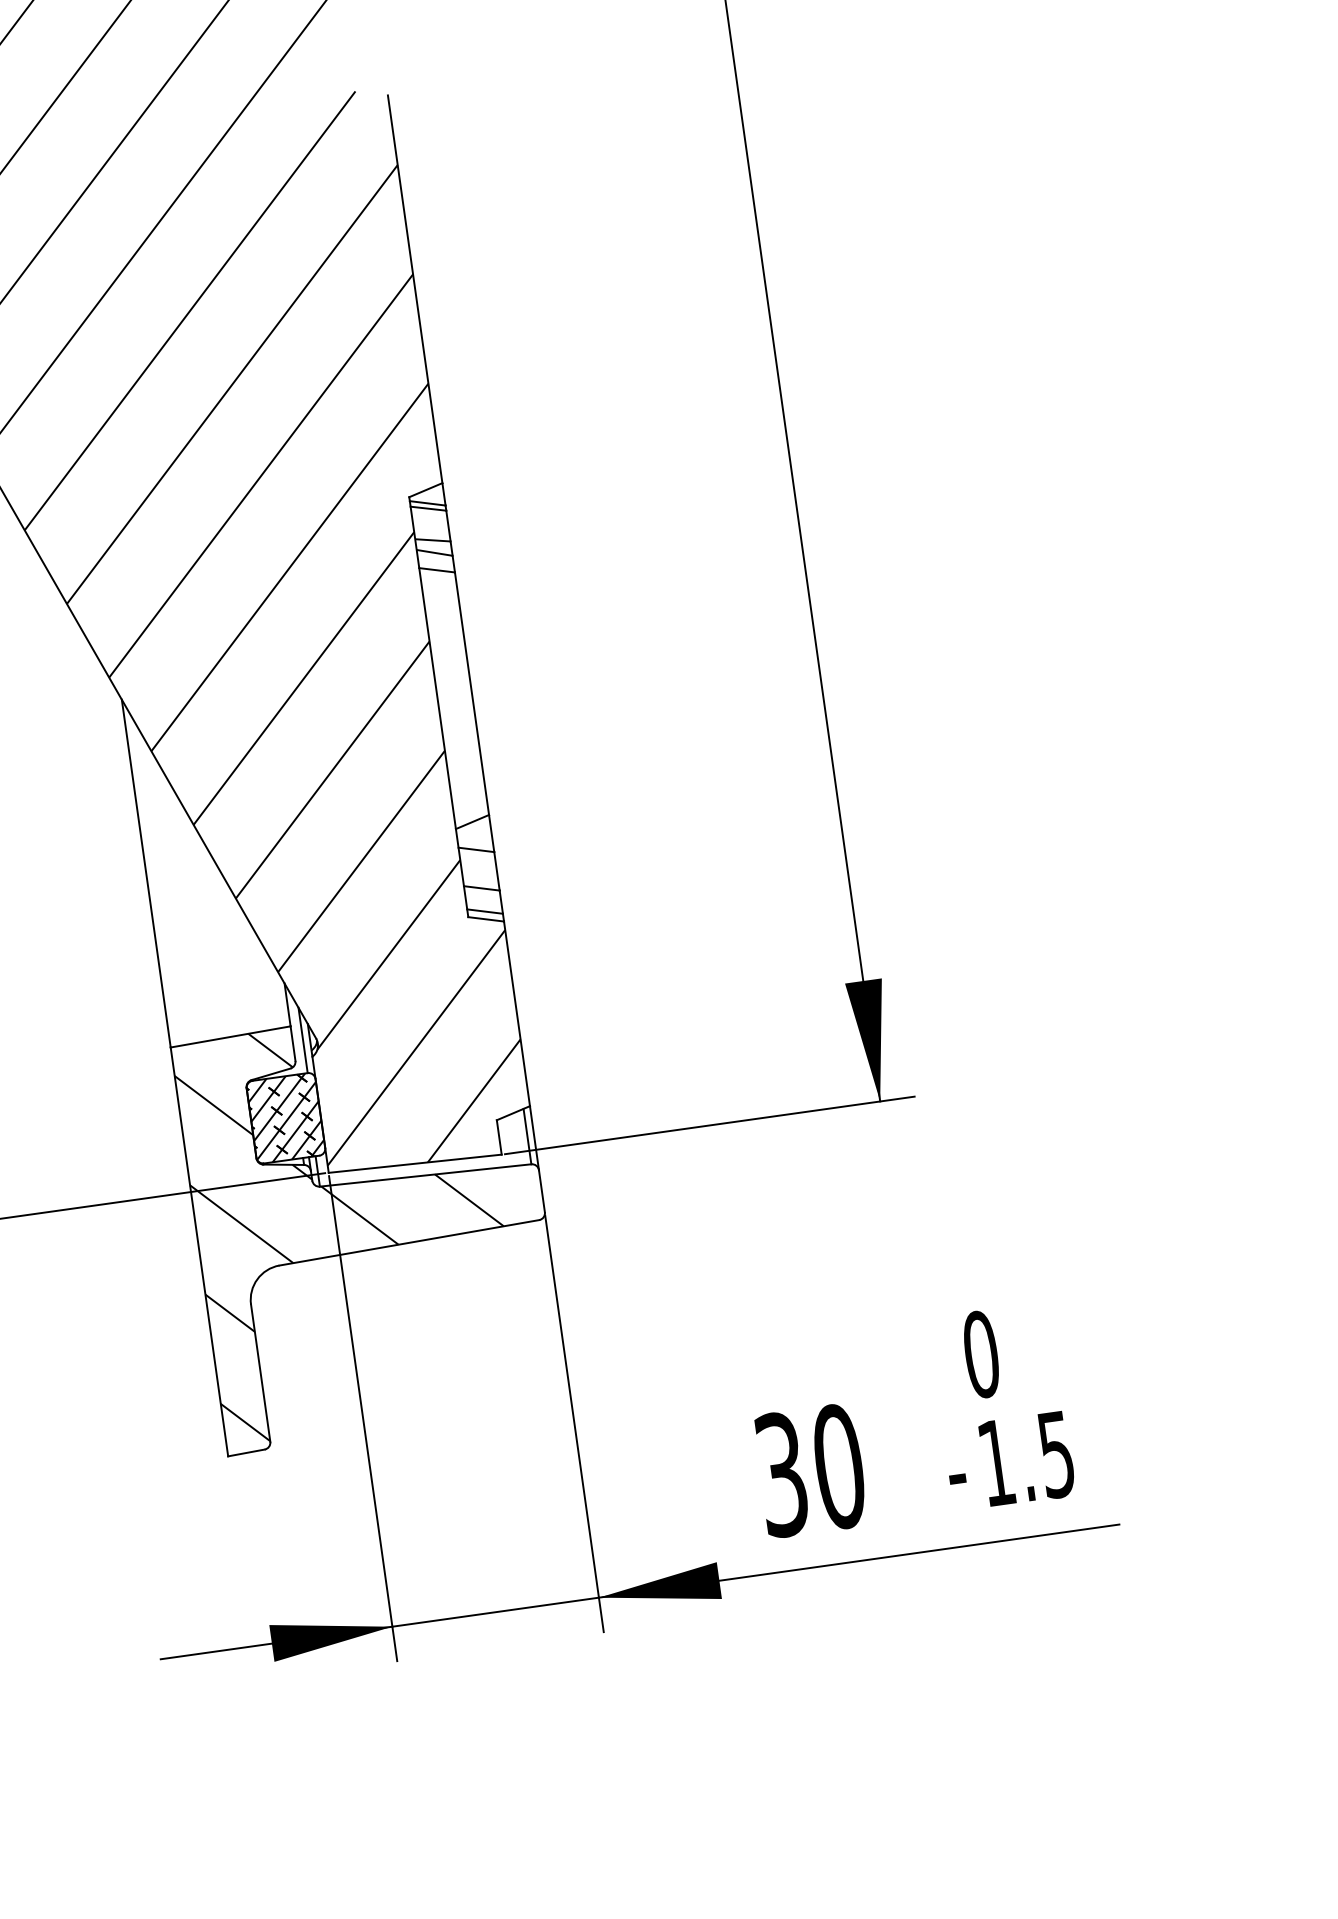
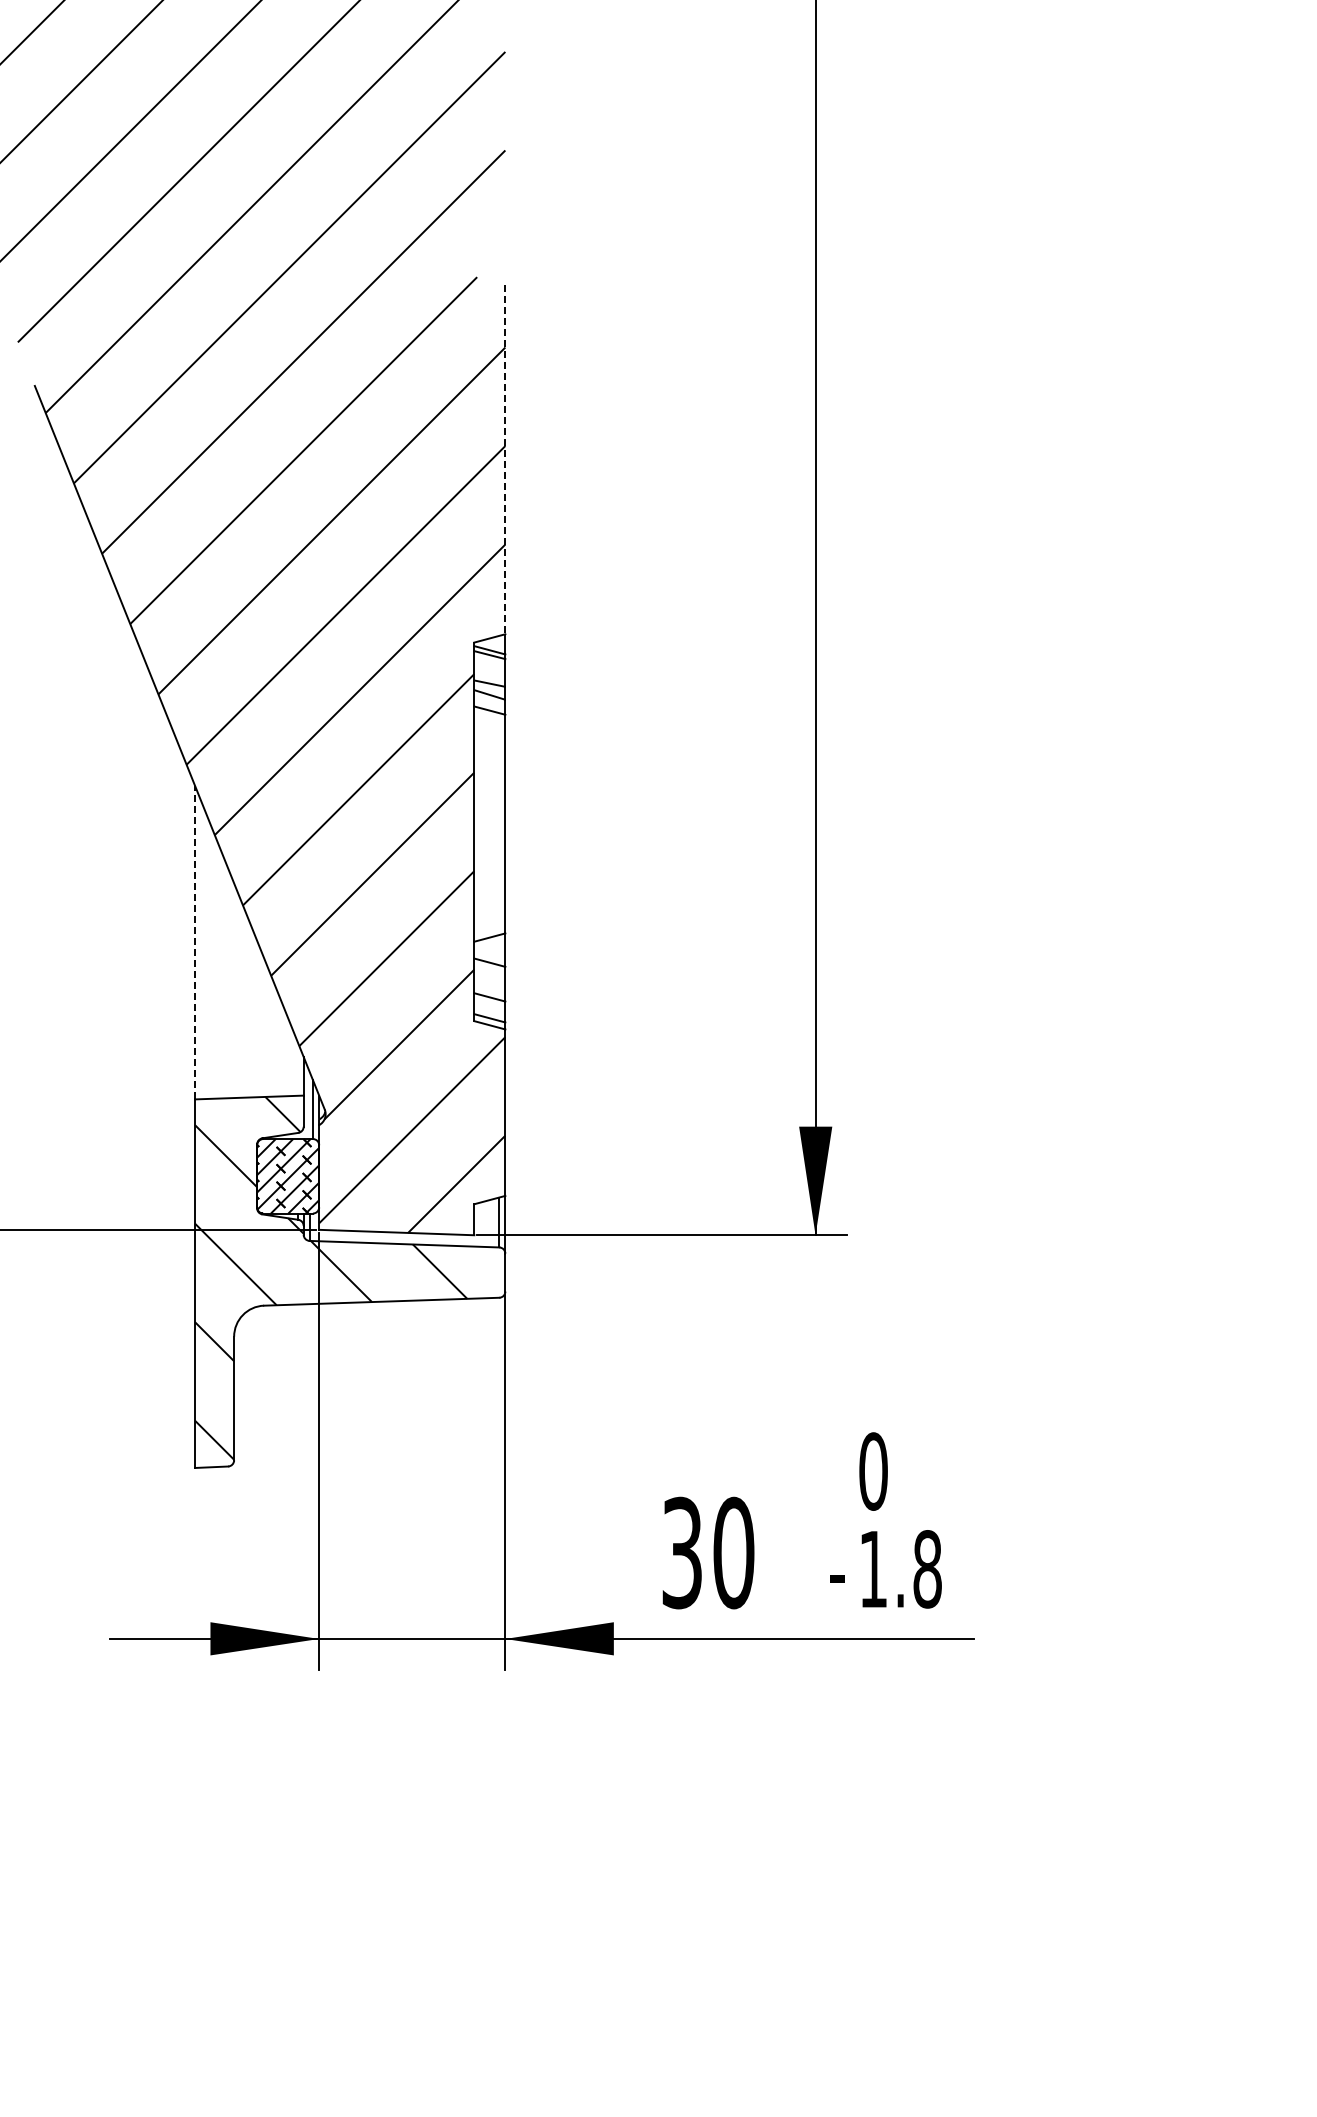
line: (415, 289) -> (505, 459), solid -> dashed
line: (146, 873) -> (195, 942), solid -> dashed
text: (1056, 1454) -> (927, 1569), 1.5 -> 1.8

